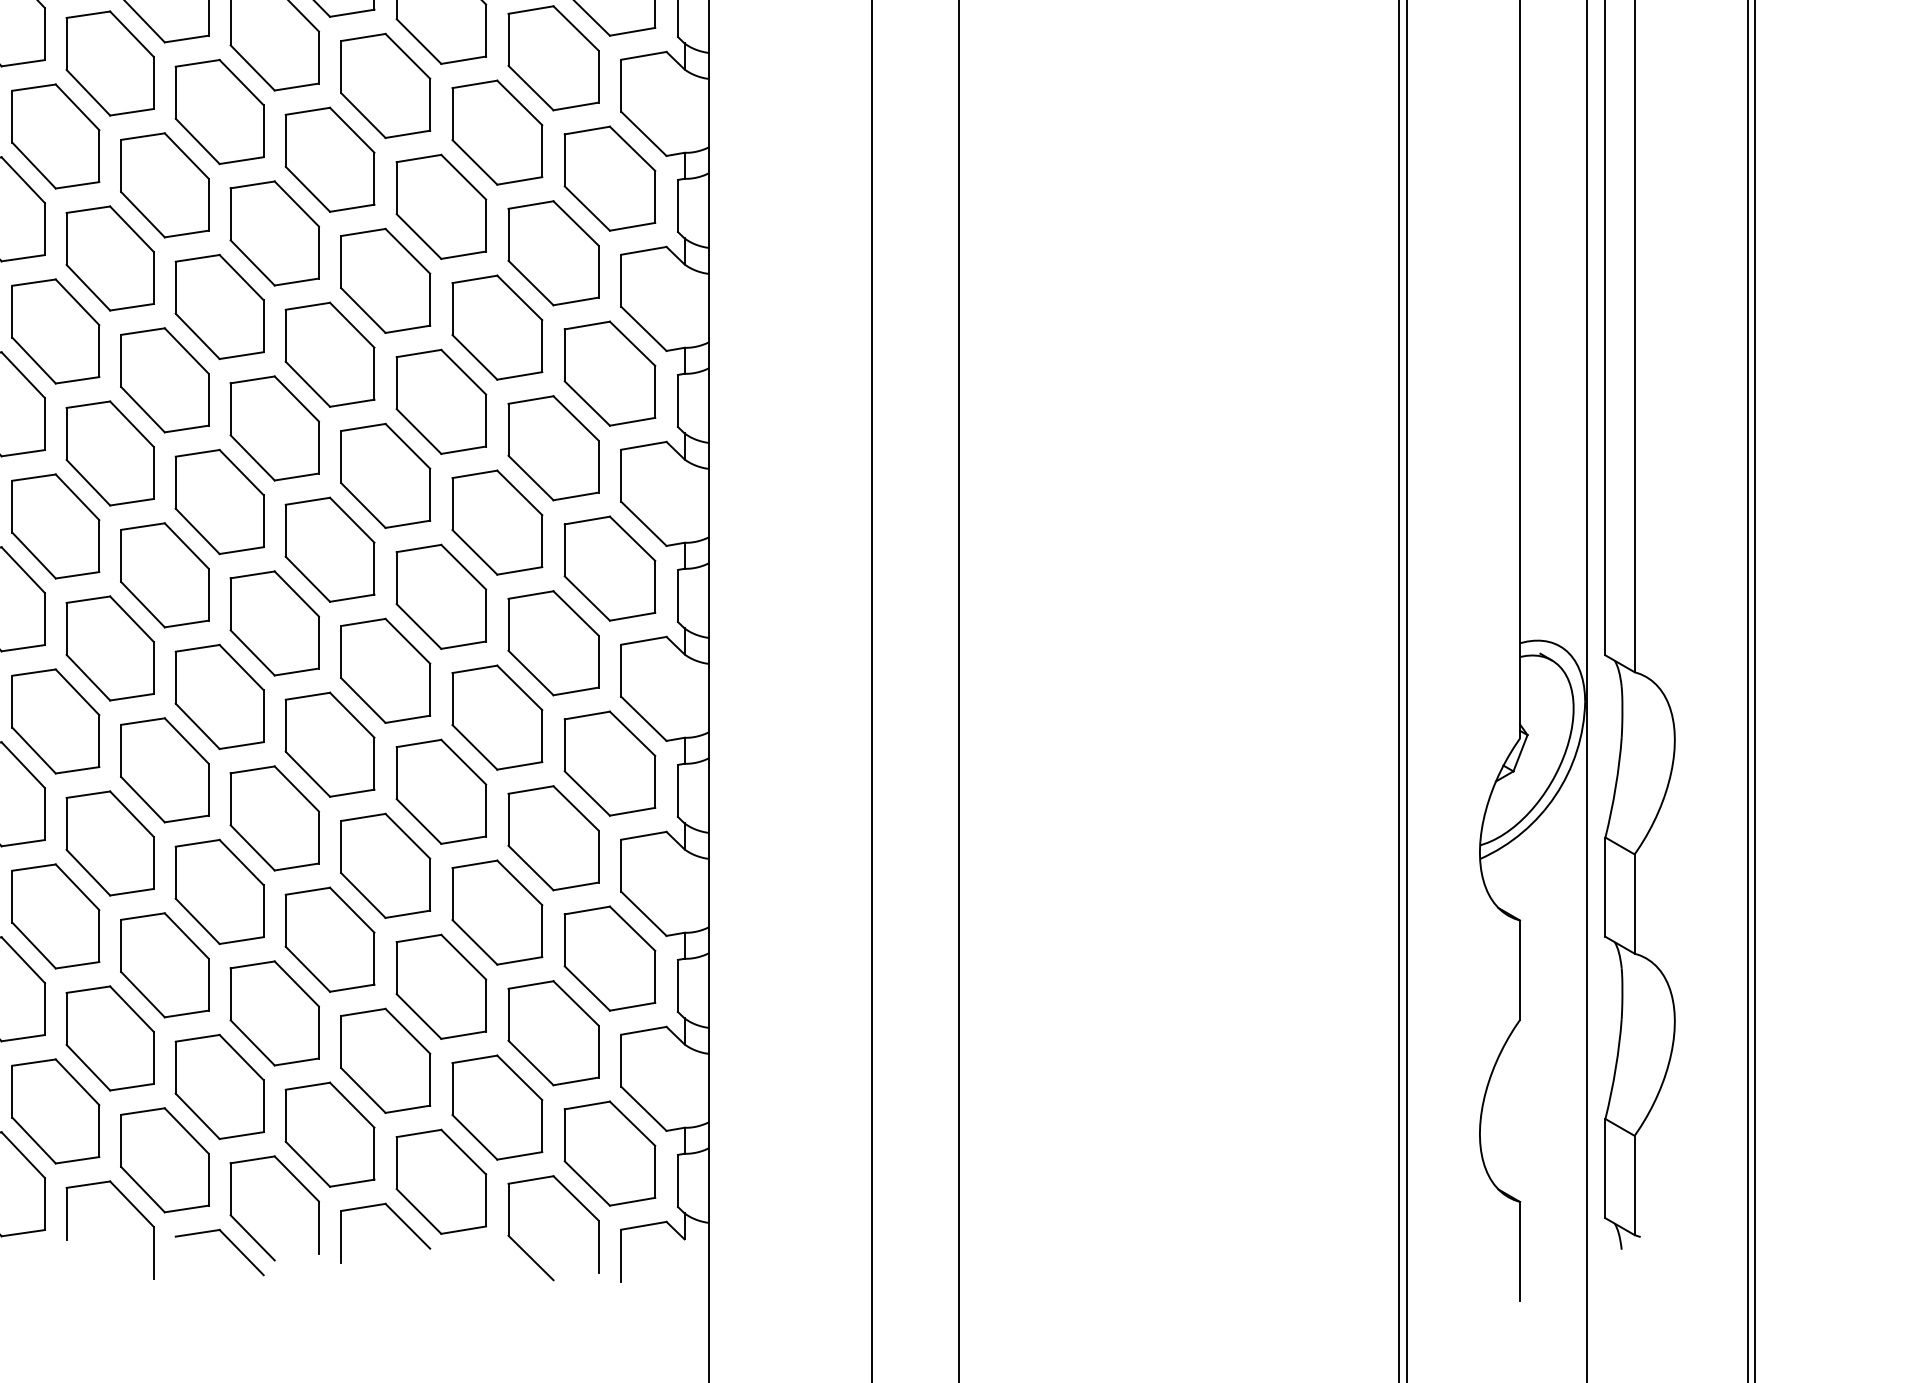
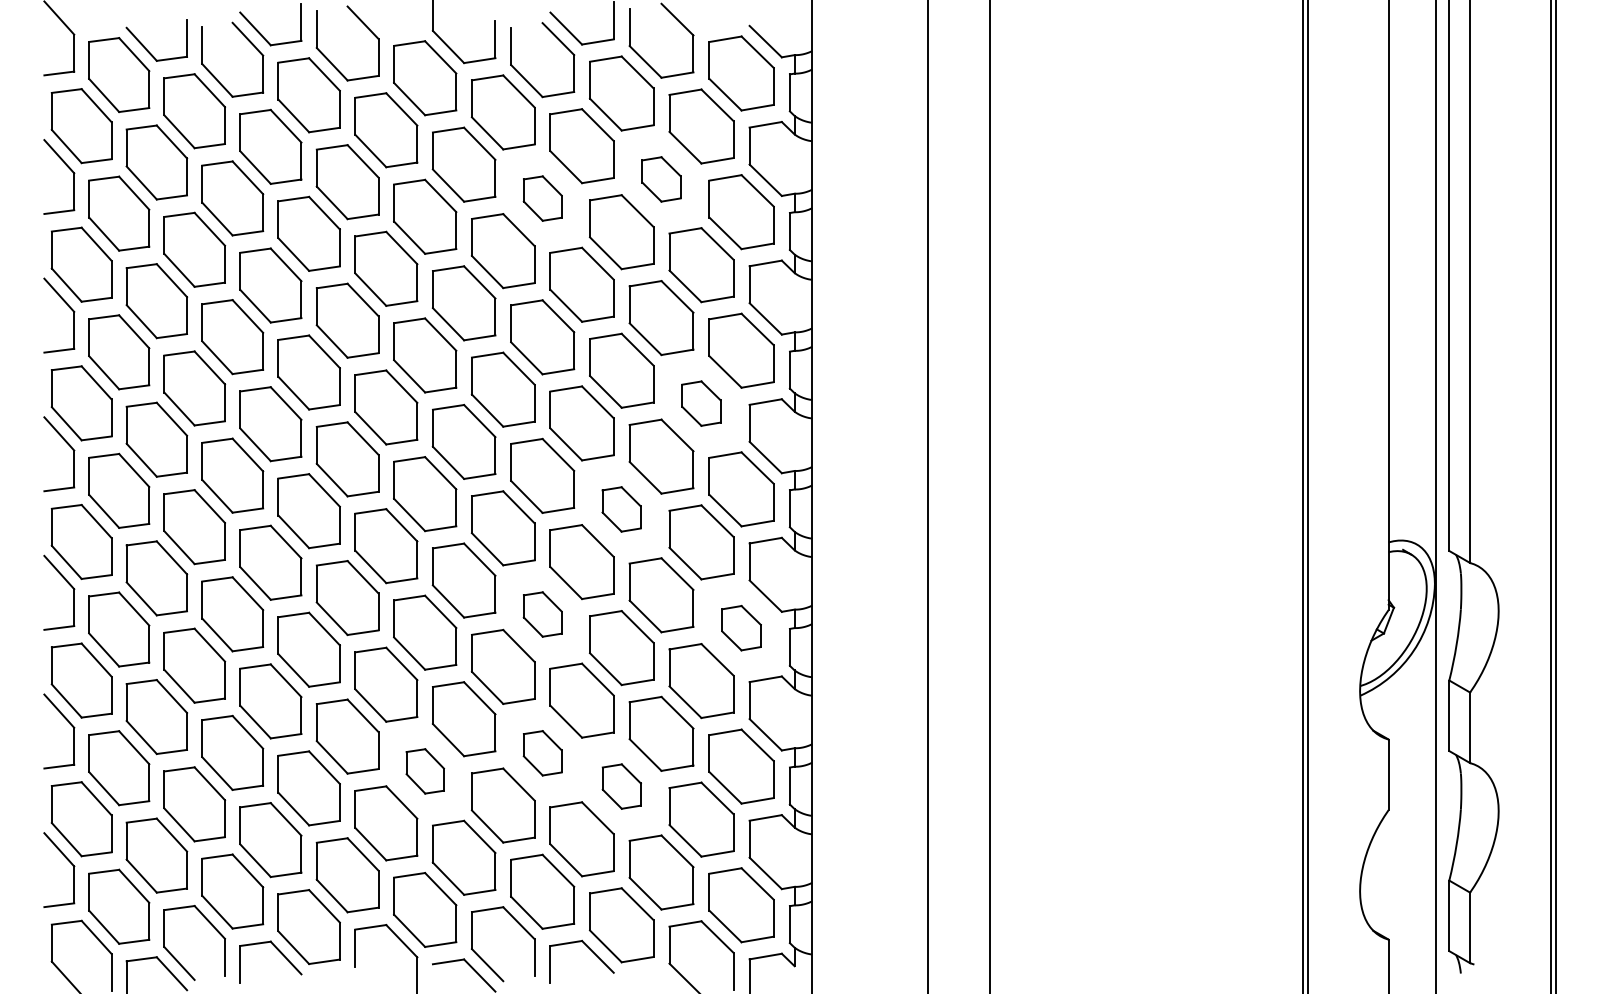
part: (497, 132) -> (661, 179), size x0.6
part: (329, 159) -> (542, 198), size x0.6
part: (553, 447) -> (701, 403), size x0.6
part: (441, 596) -> (621, 509), size x0.6
part: (329, 744) -> (542, 614), size x0.6
part: (609, 764) -> (741, 628), size x0.6
part: (329, 940) -> (542, 753), size x0.6
part: (165, 965) -> (425, 771), size x0.6
part: (441, 986) -> (621, 786), size x0.6

